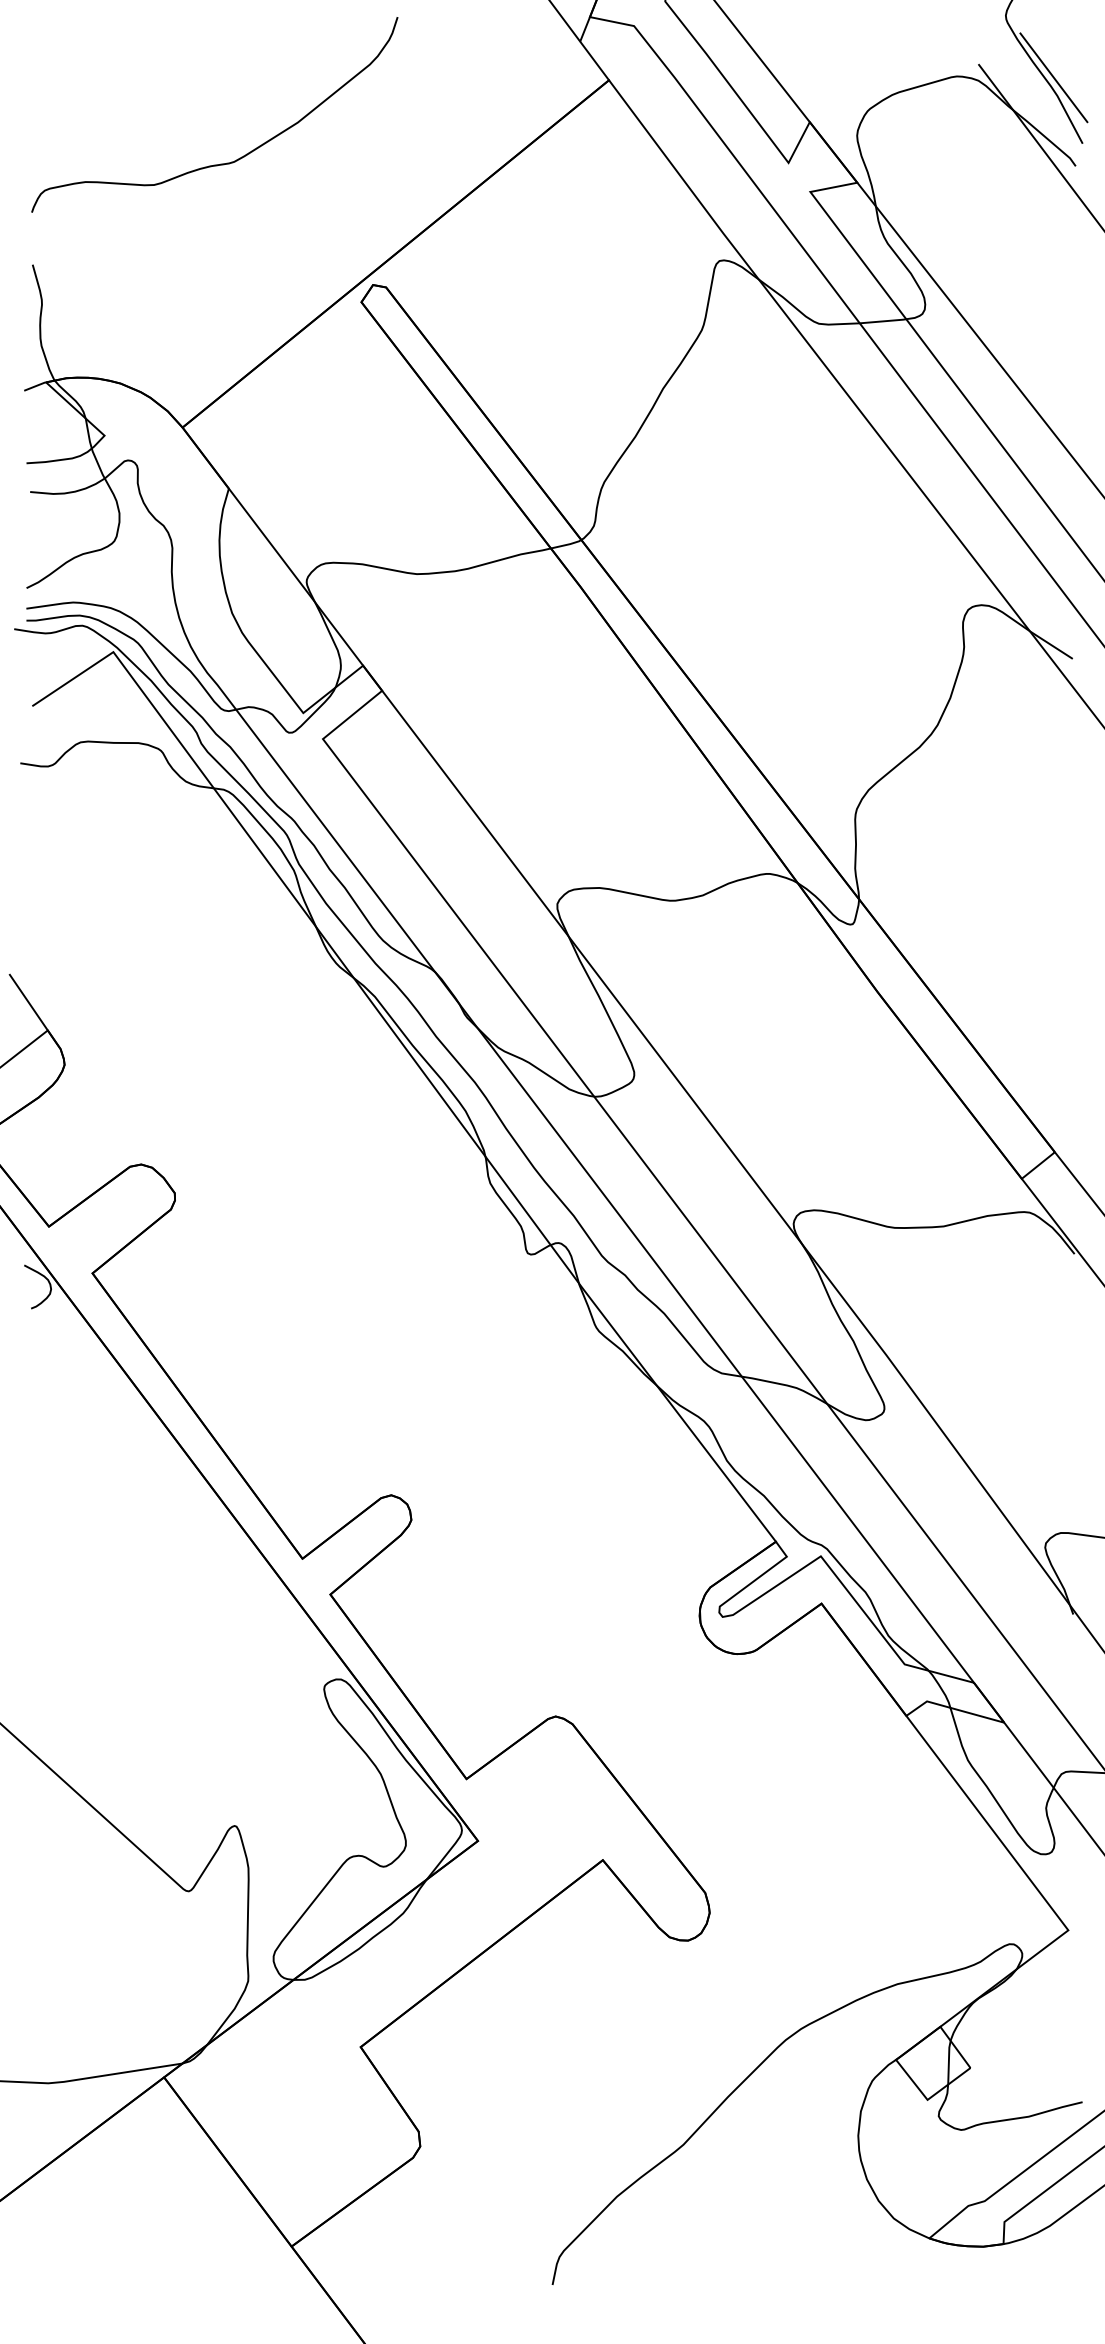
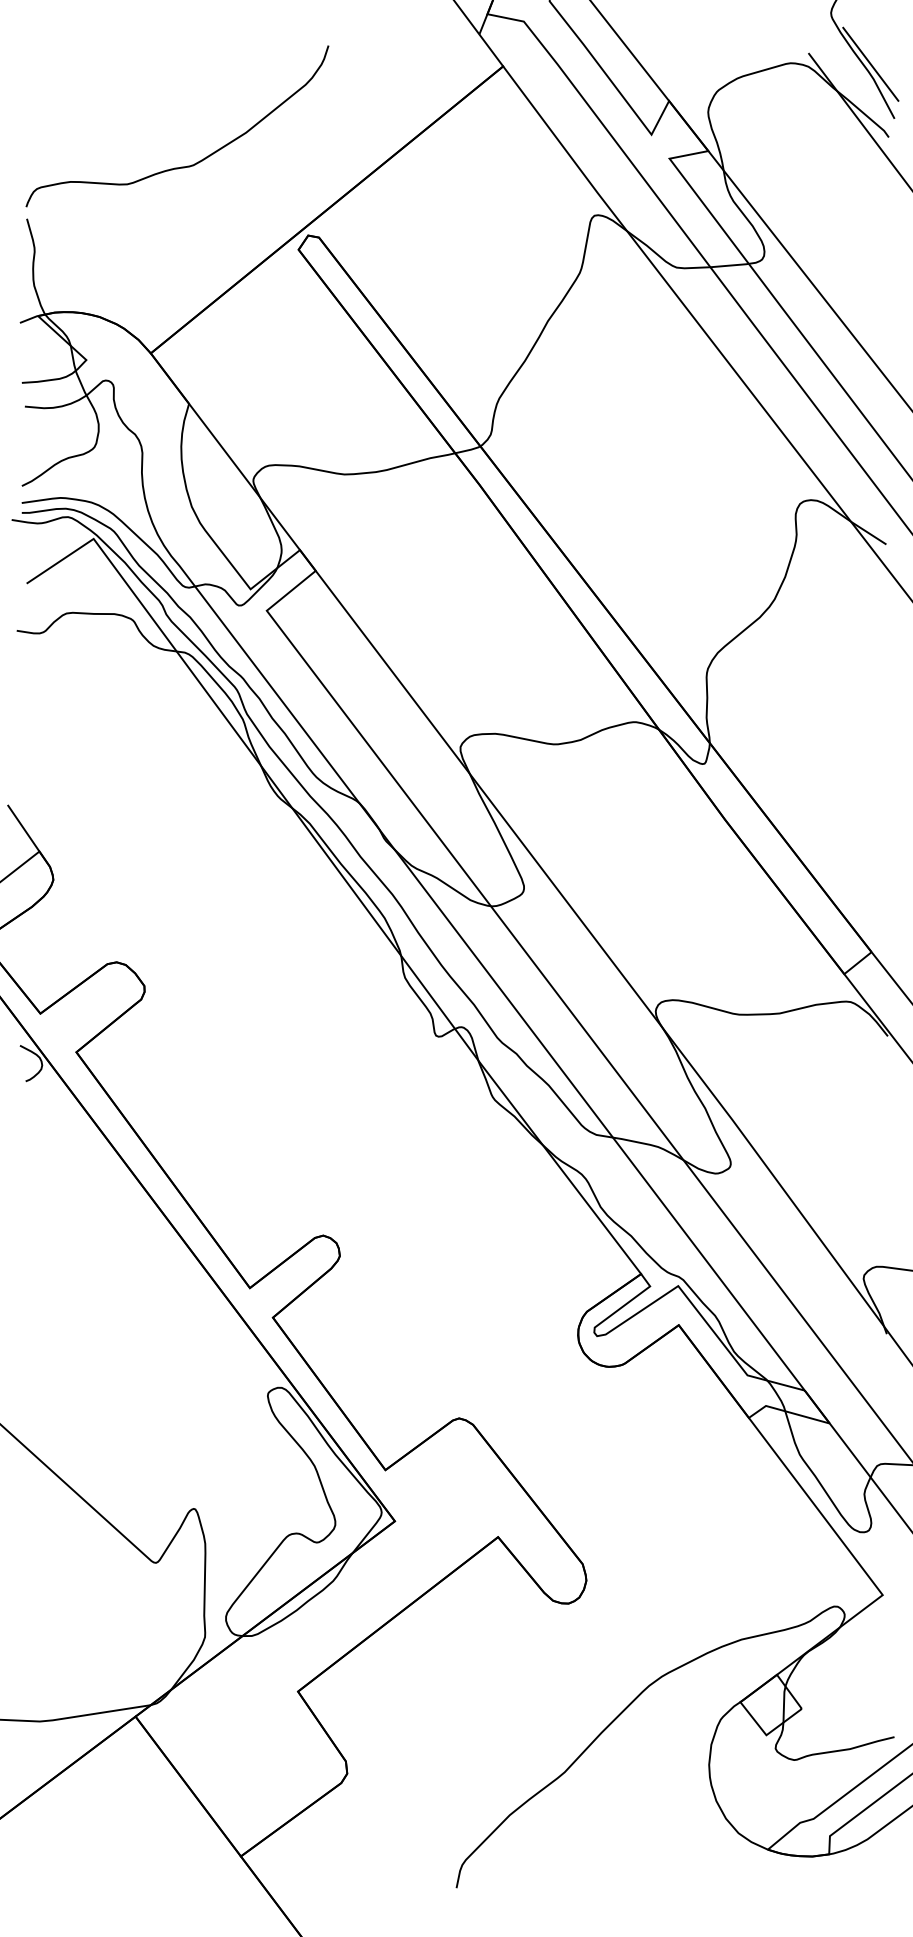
curve: (220, 163) -> (182, 166), moved

